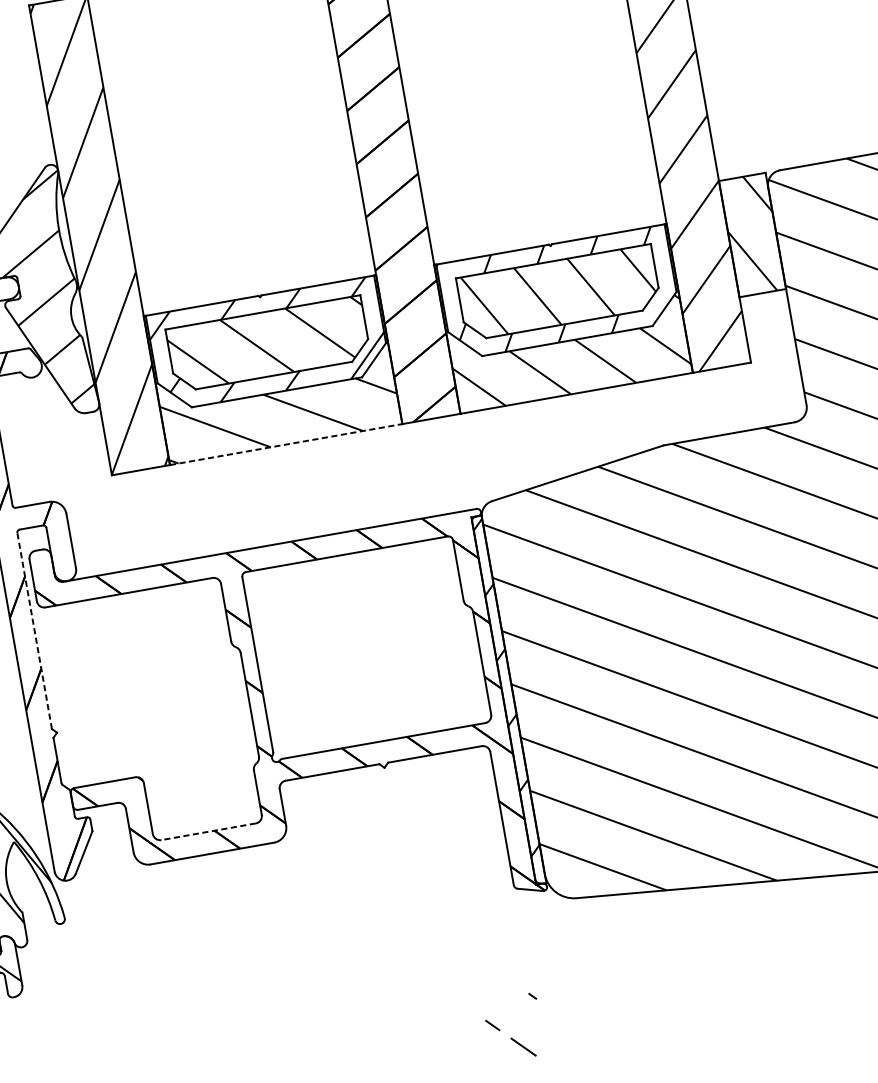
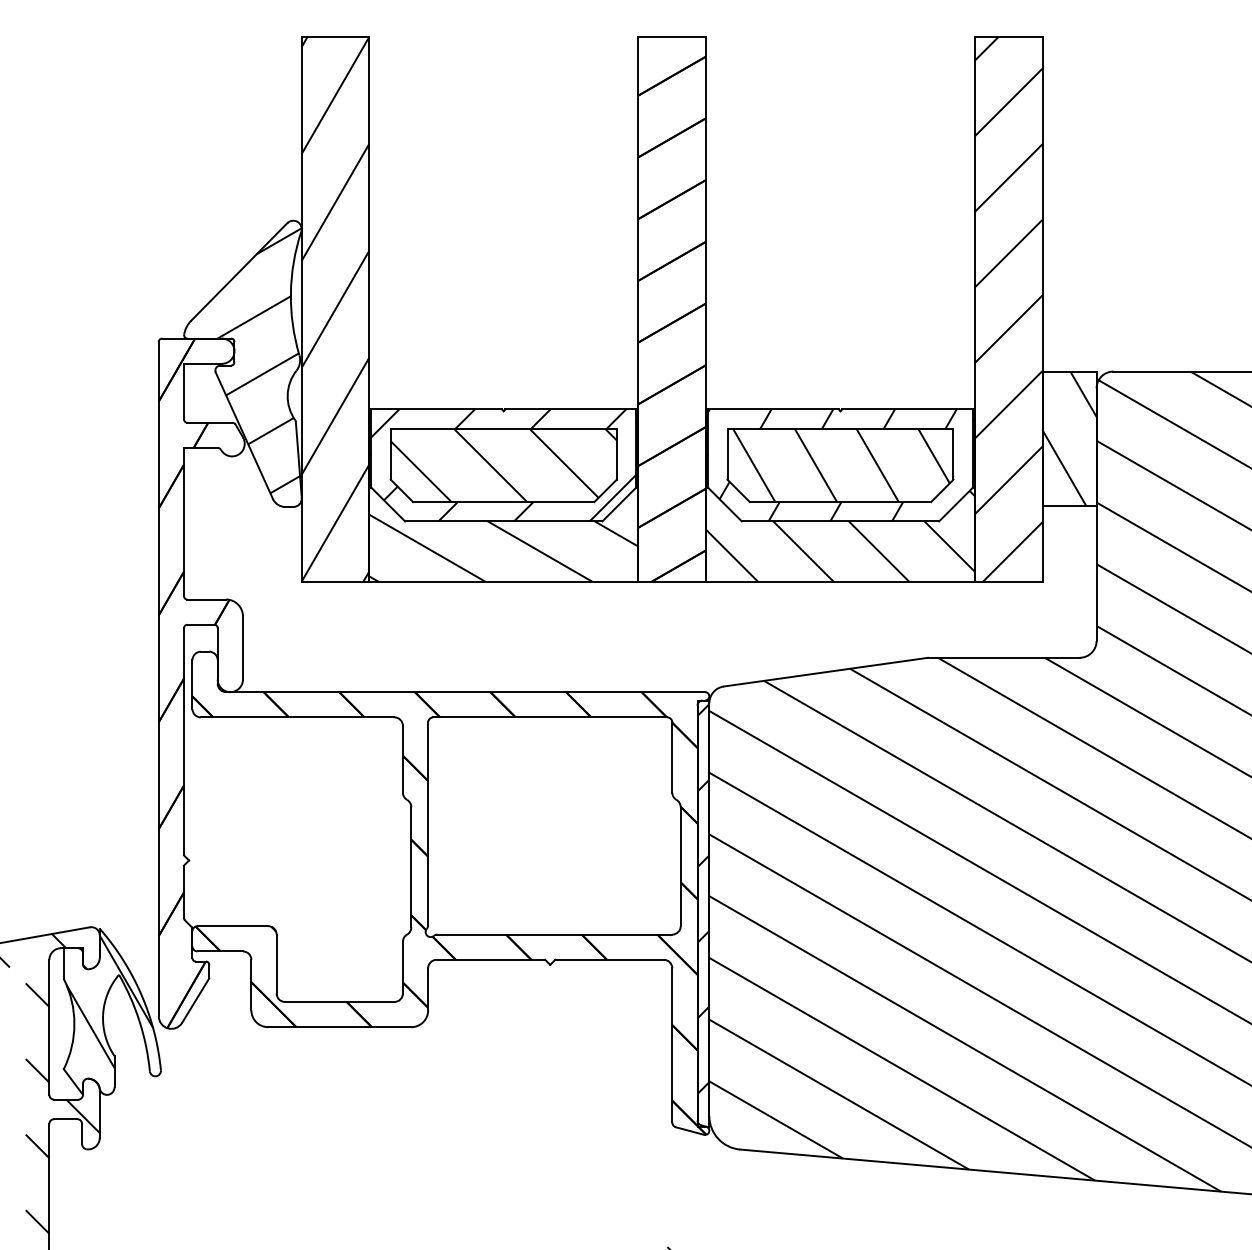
line: (286, 445) -> (503, 582), dashed -> solid
line: (35, 630) -> (184, 741), dashed -> solid
line: (208, 831) -> (339, 1001), dashed -> solid

